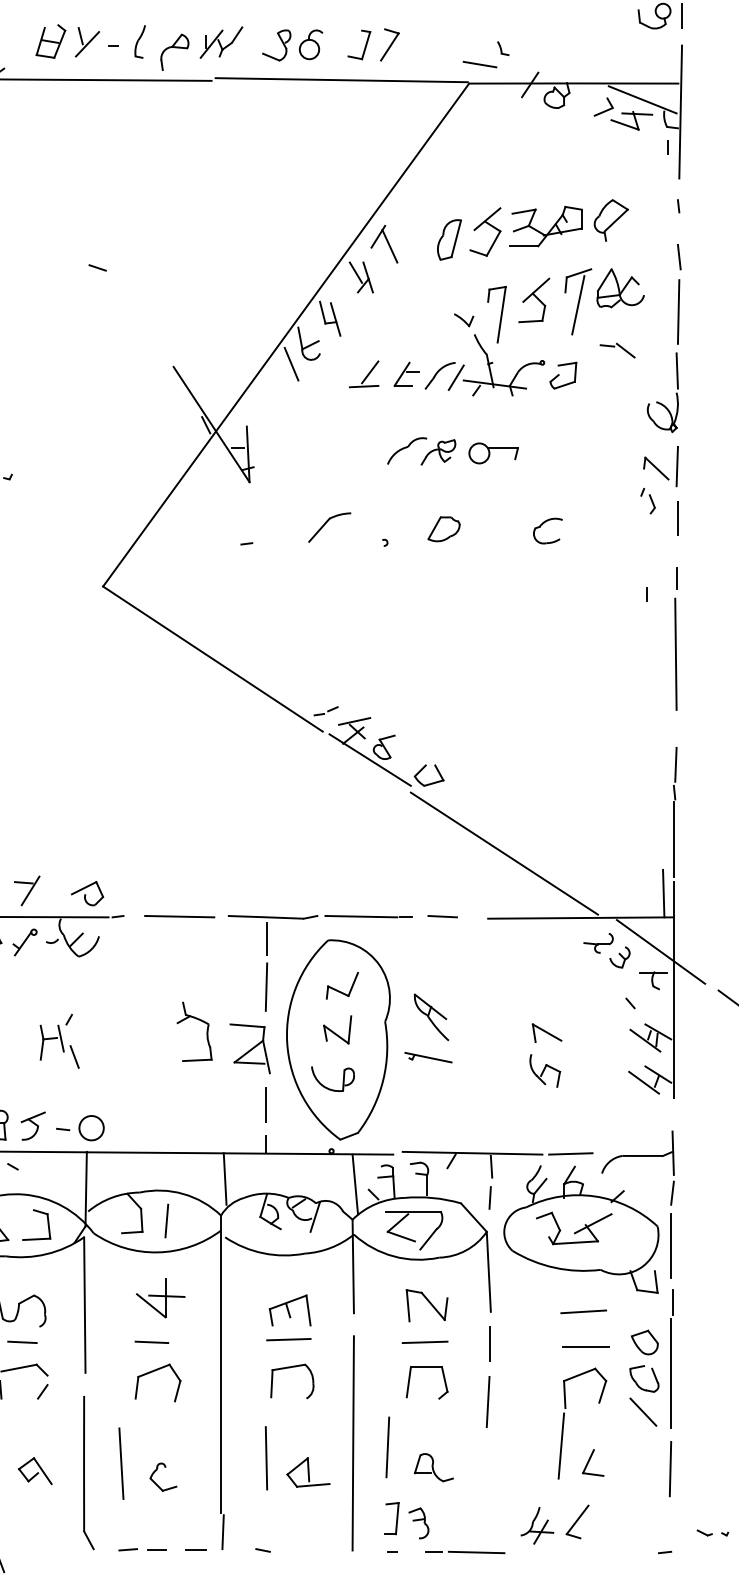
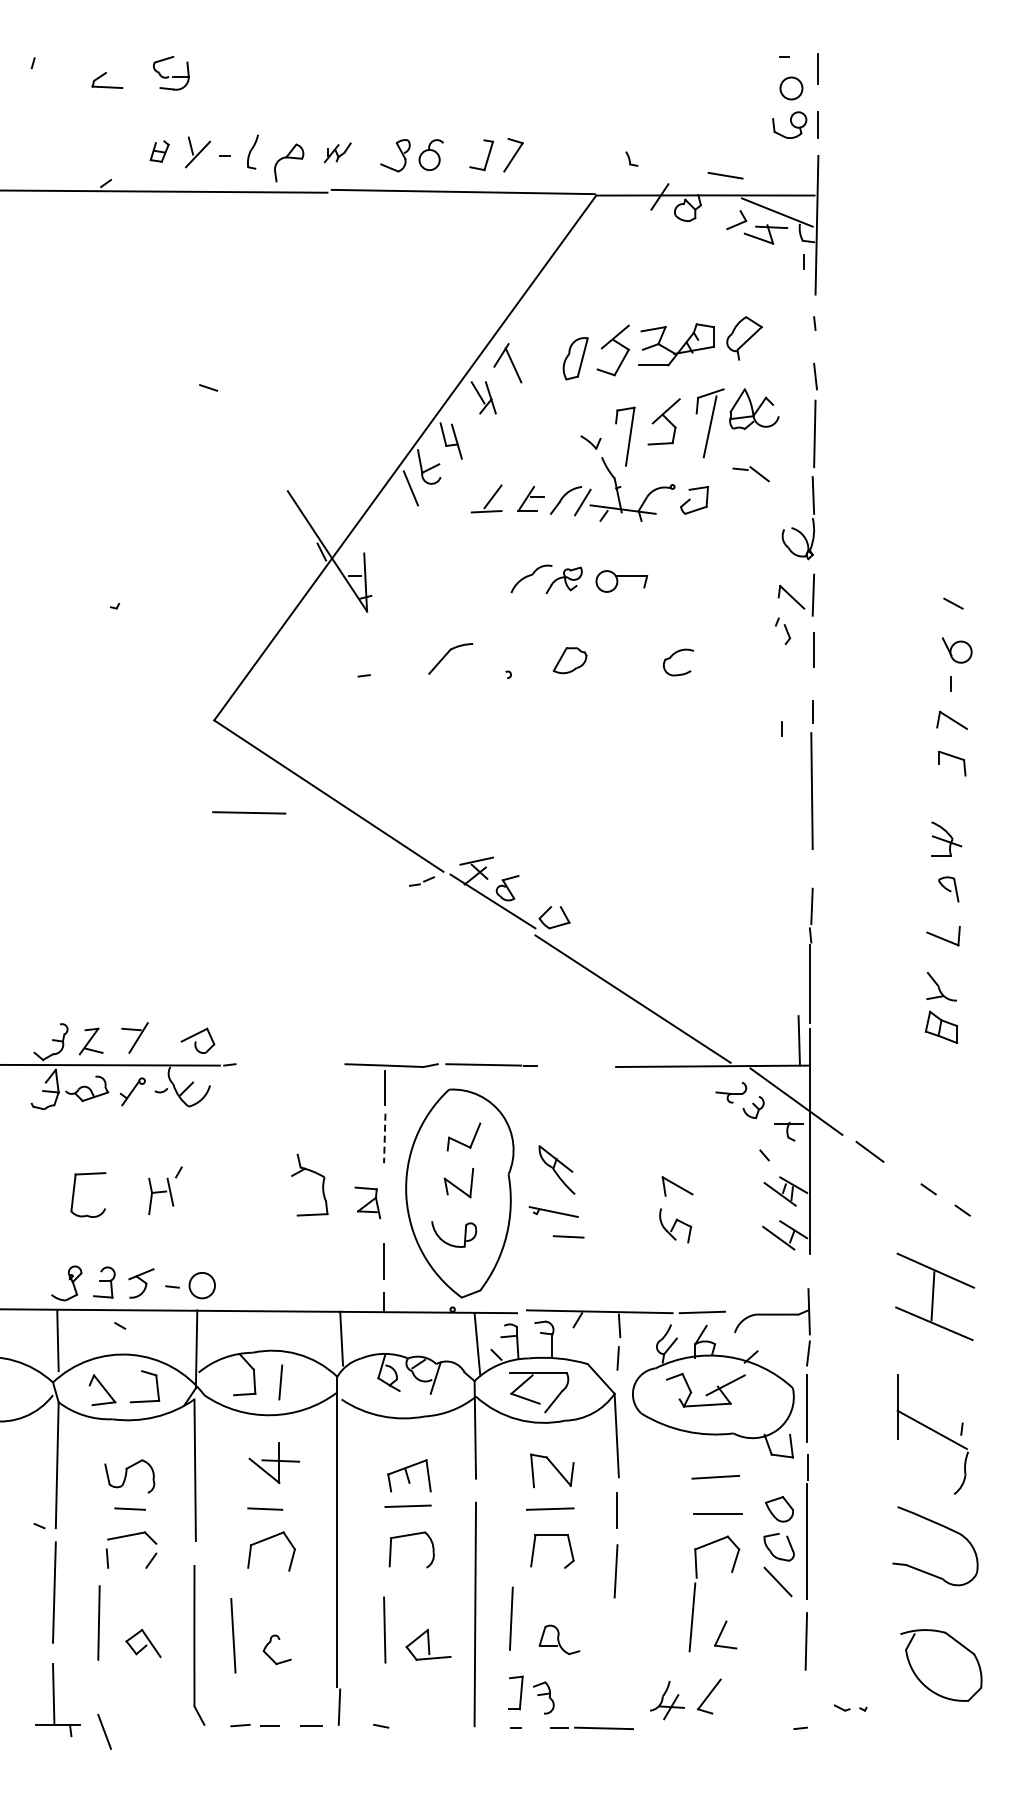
part: (50, 41) -> (159, 151), size x0.6
part: (221, 42) -> (337, 152), size x0.6
line: (479, 64) -> (725, 175), moved
part: (326, 711) -> (422, 881), moved
line: (179, 916) -> (249, 812), moved
line: (442, 916) -> (568, 1236), moved
line: (266, 987) -> (384, 1138), solid -> dashed
part: (249, 1048) -> (367, 1202), size x0.6
line: (74, 1057) -> (184, 1211), removed

